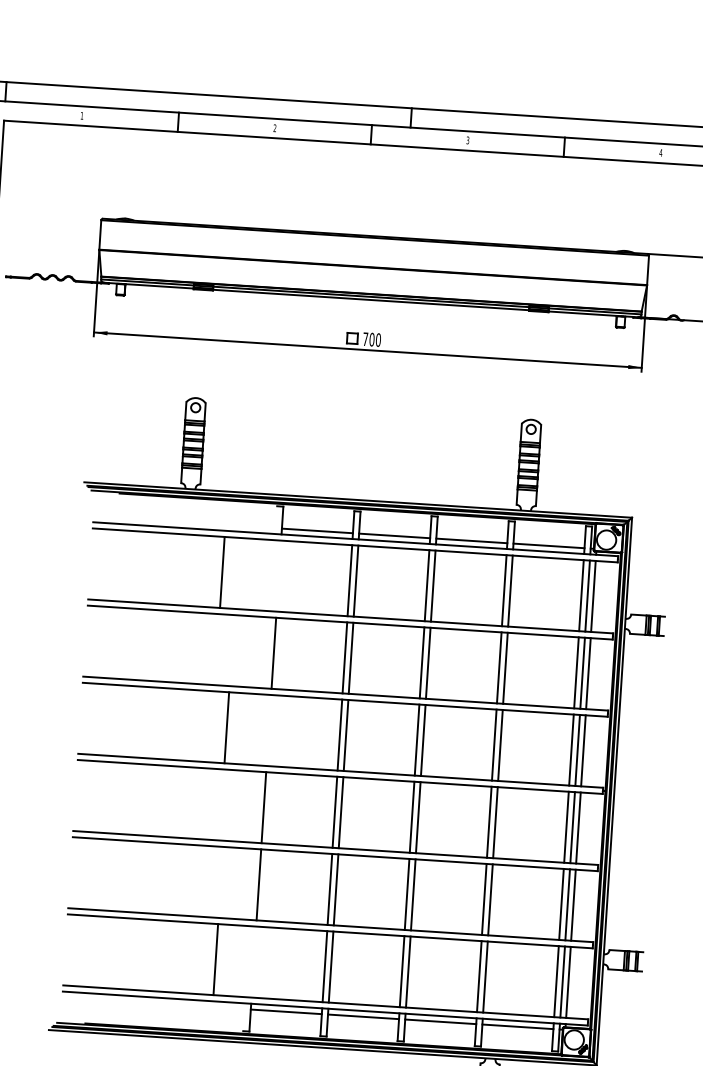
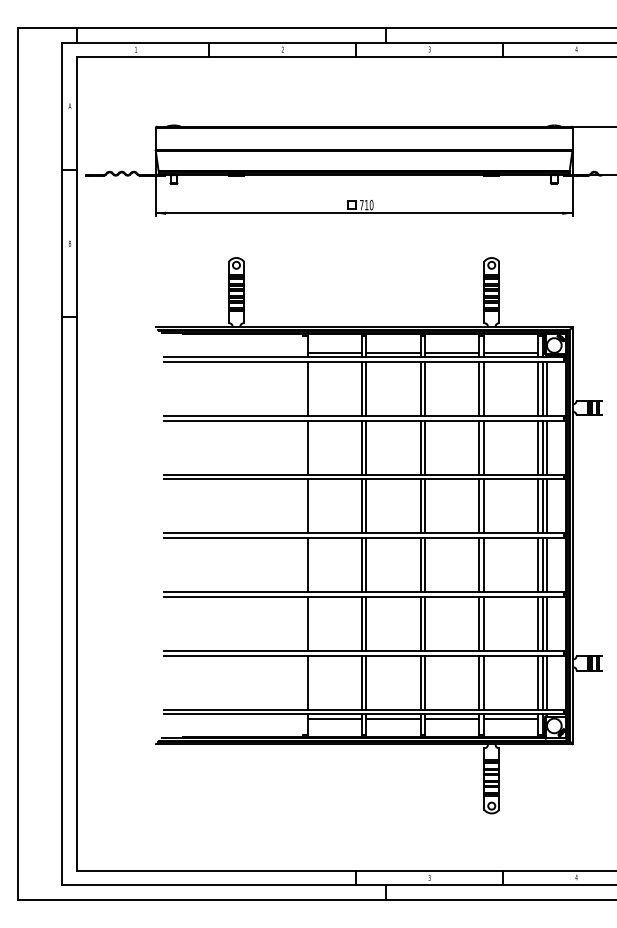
text: (371, 338) -> (366, 204), 700 -> 710
line: (222, 571) -> (307, 388), moved
line: (226, 727) -> (307, 506), moved
line: (215, 959) -> (307, 682), moved

